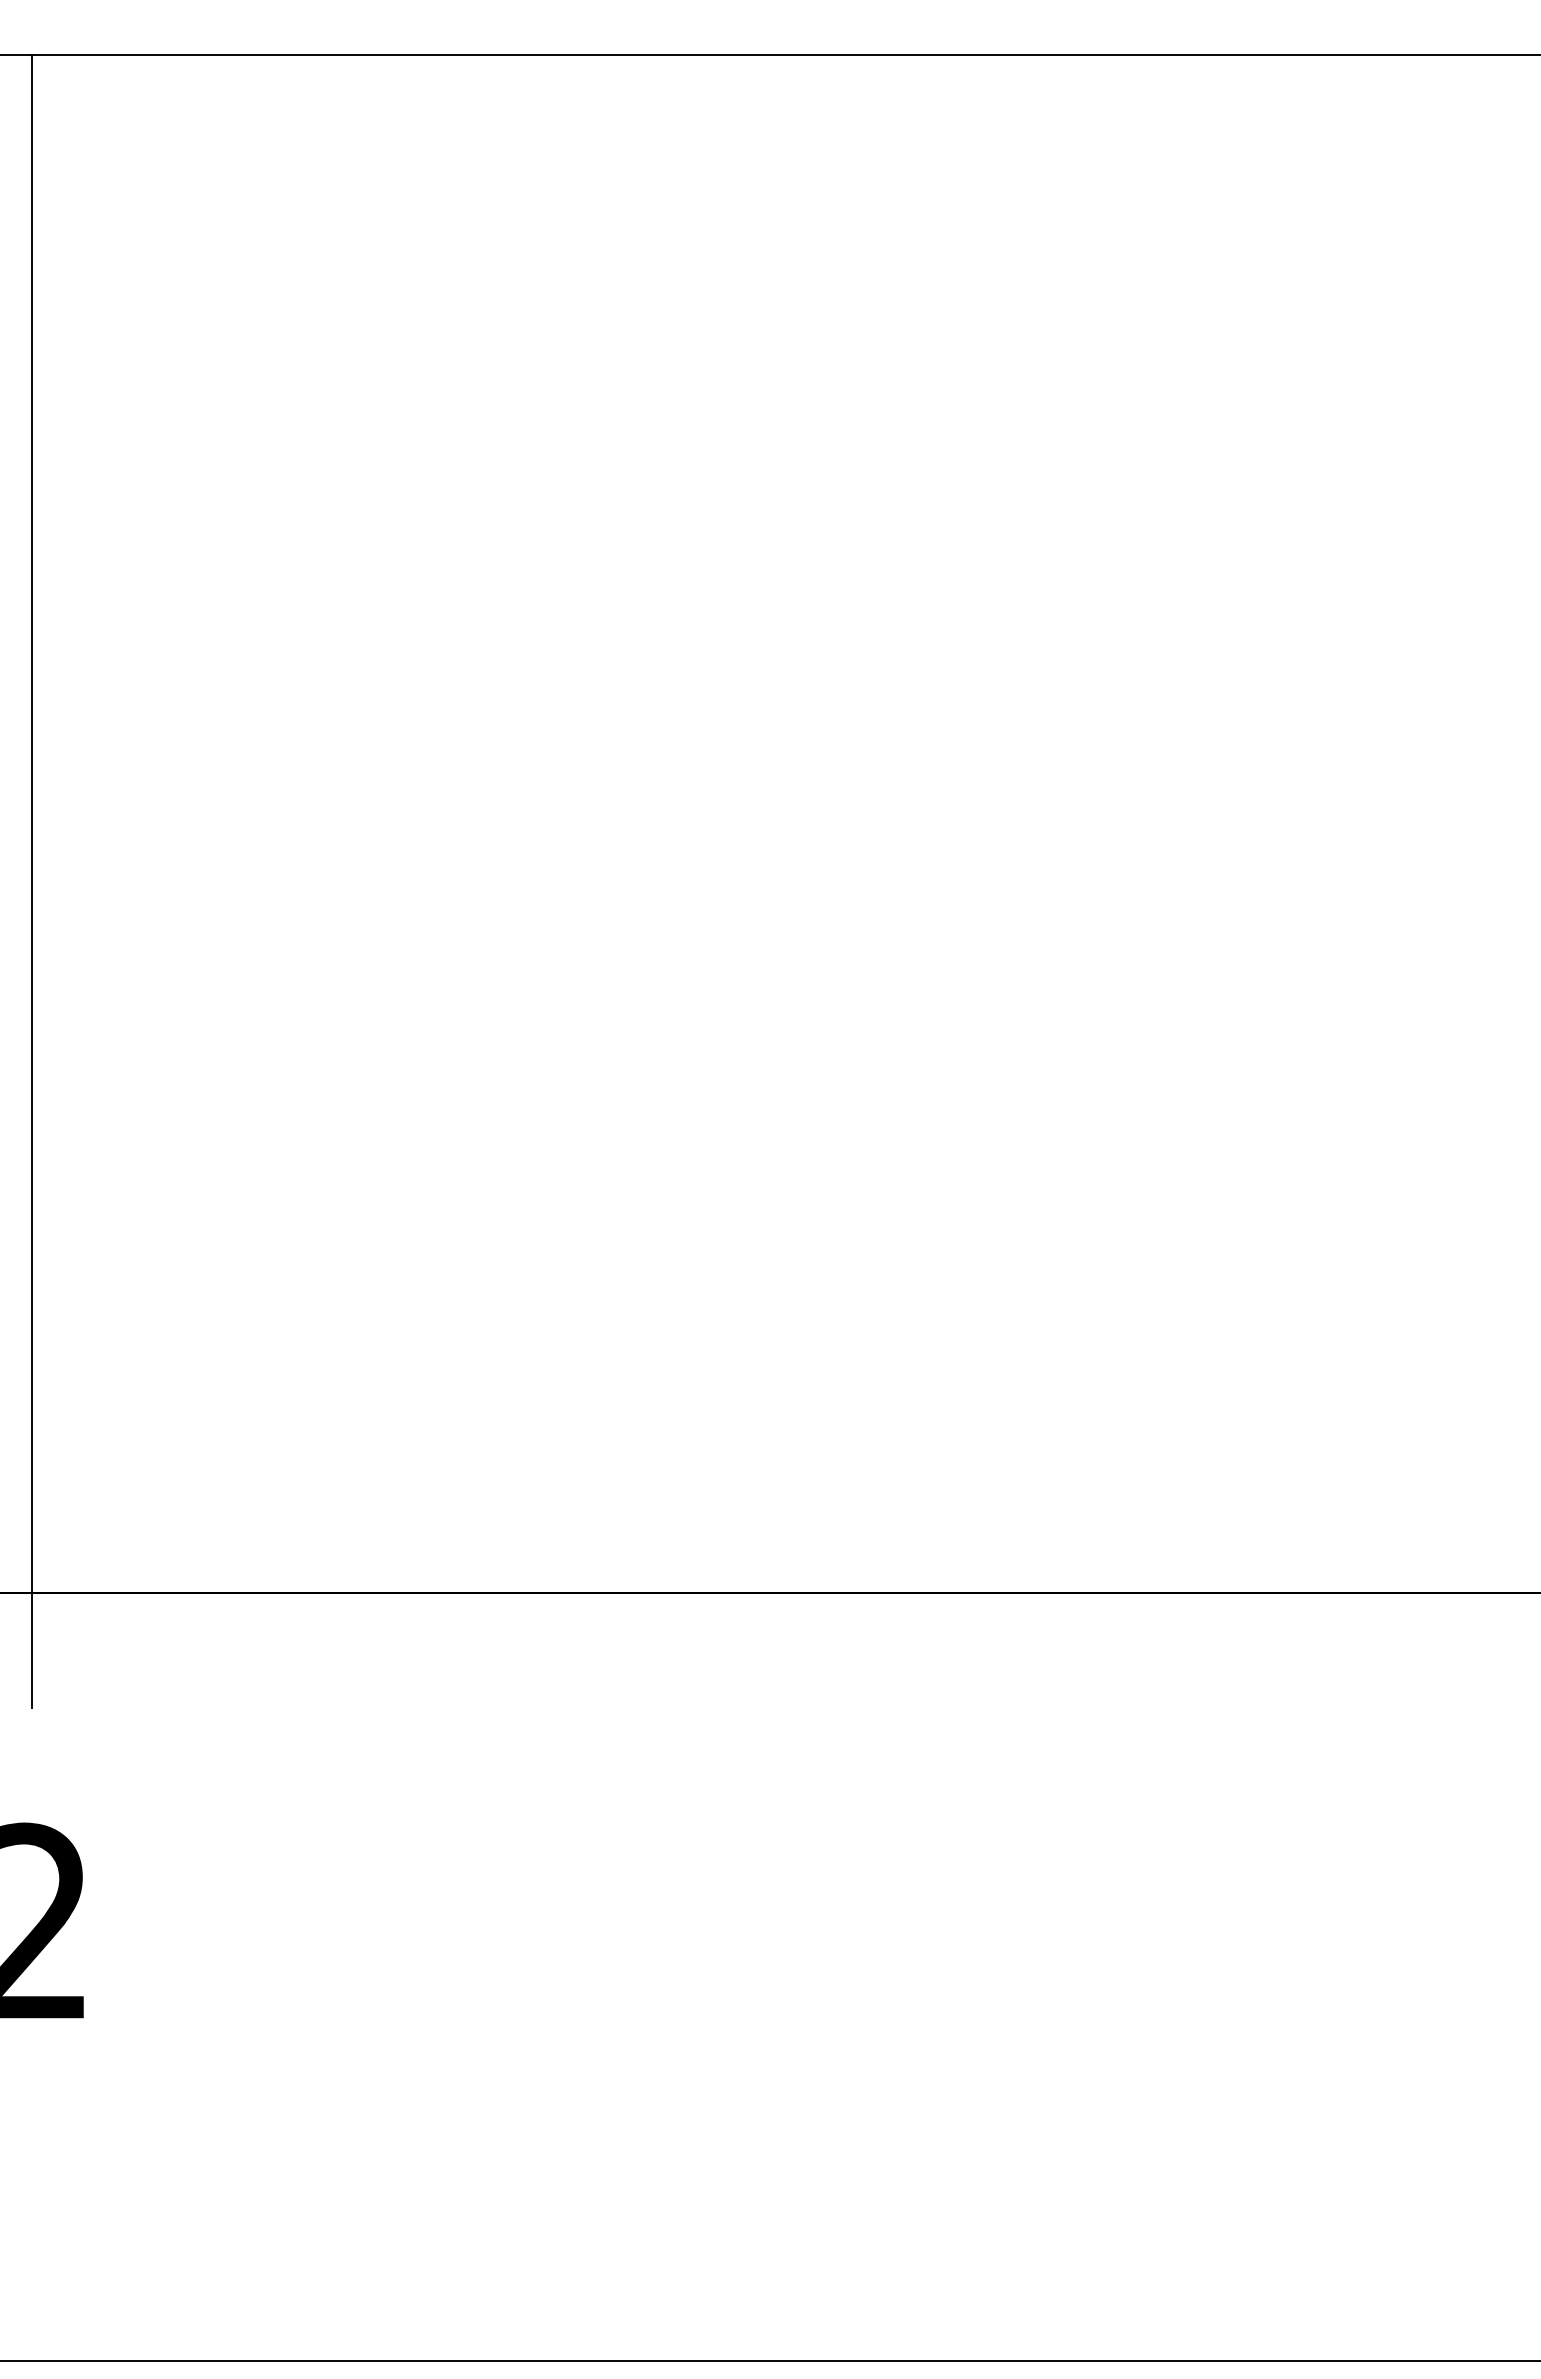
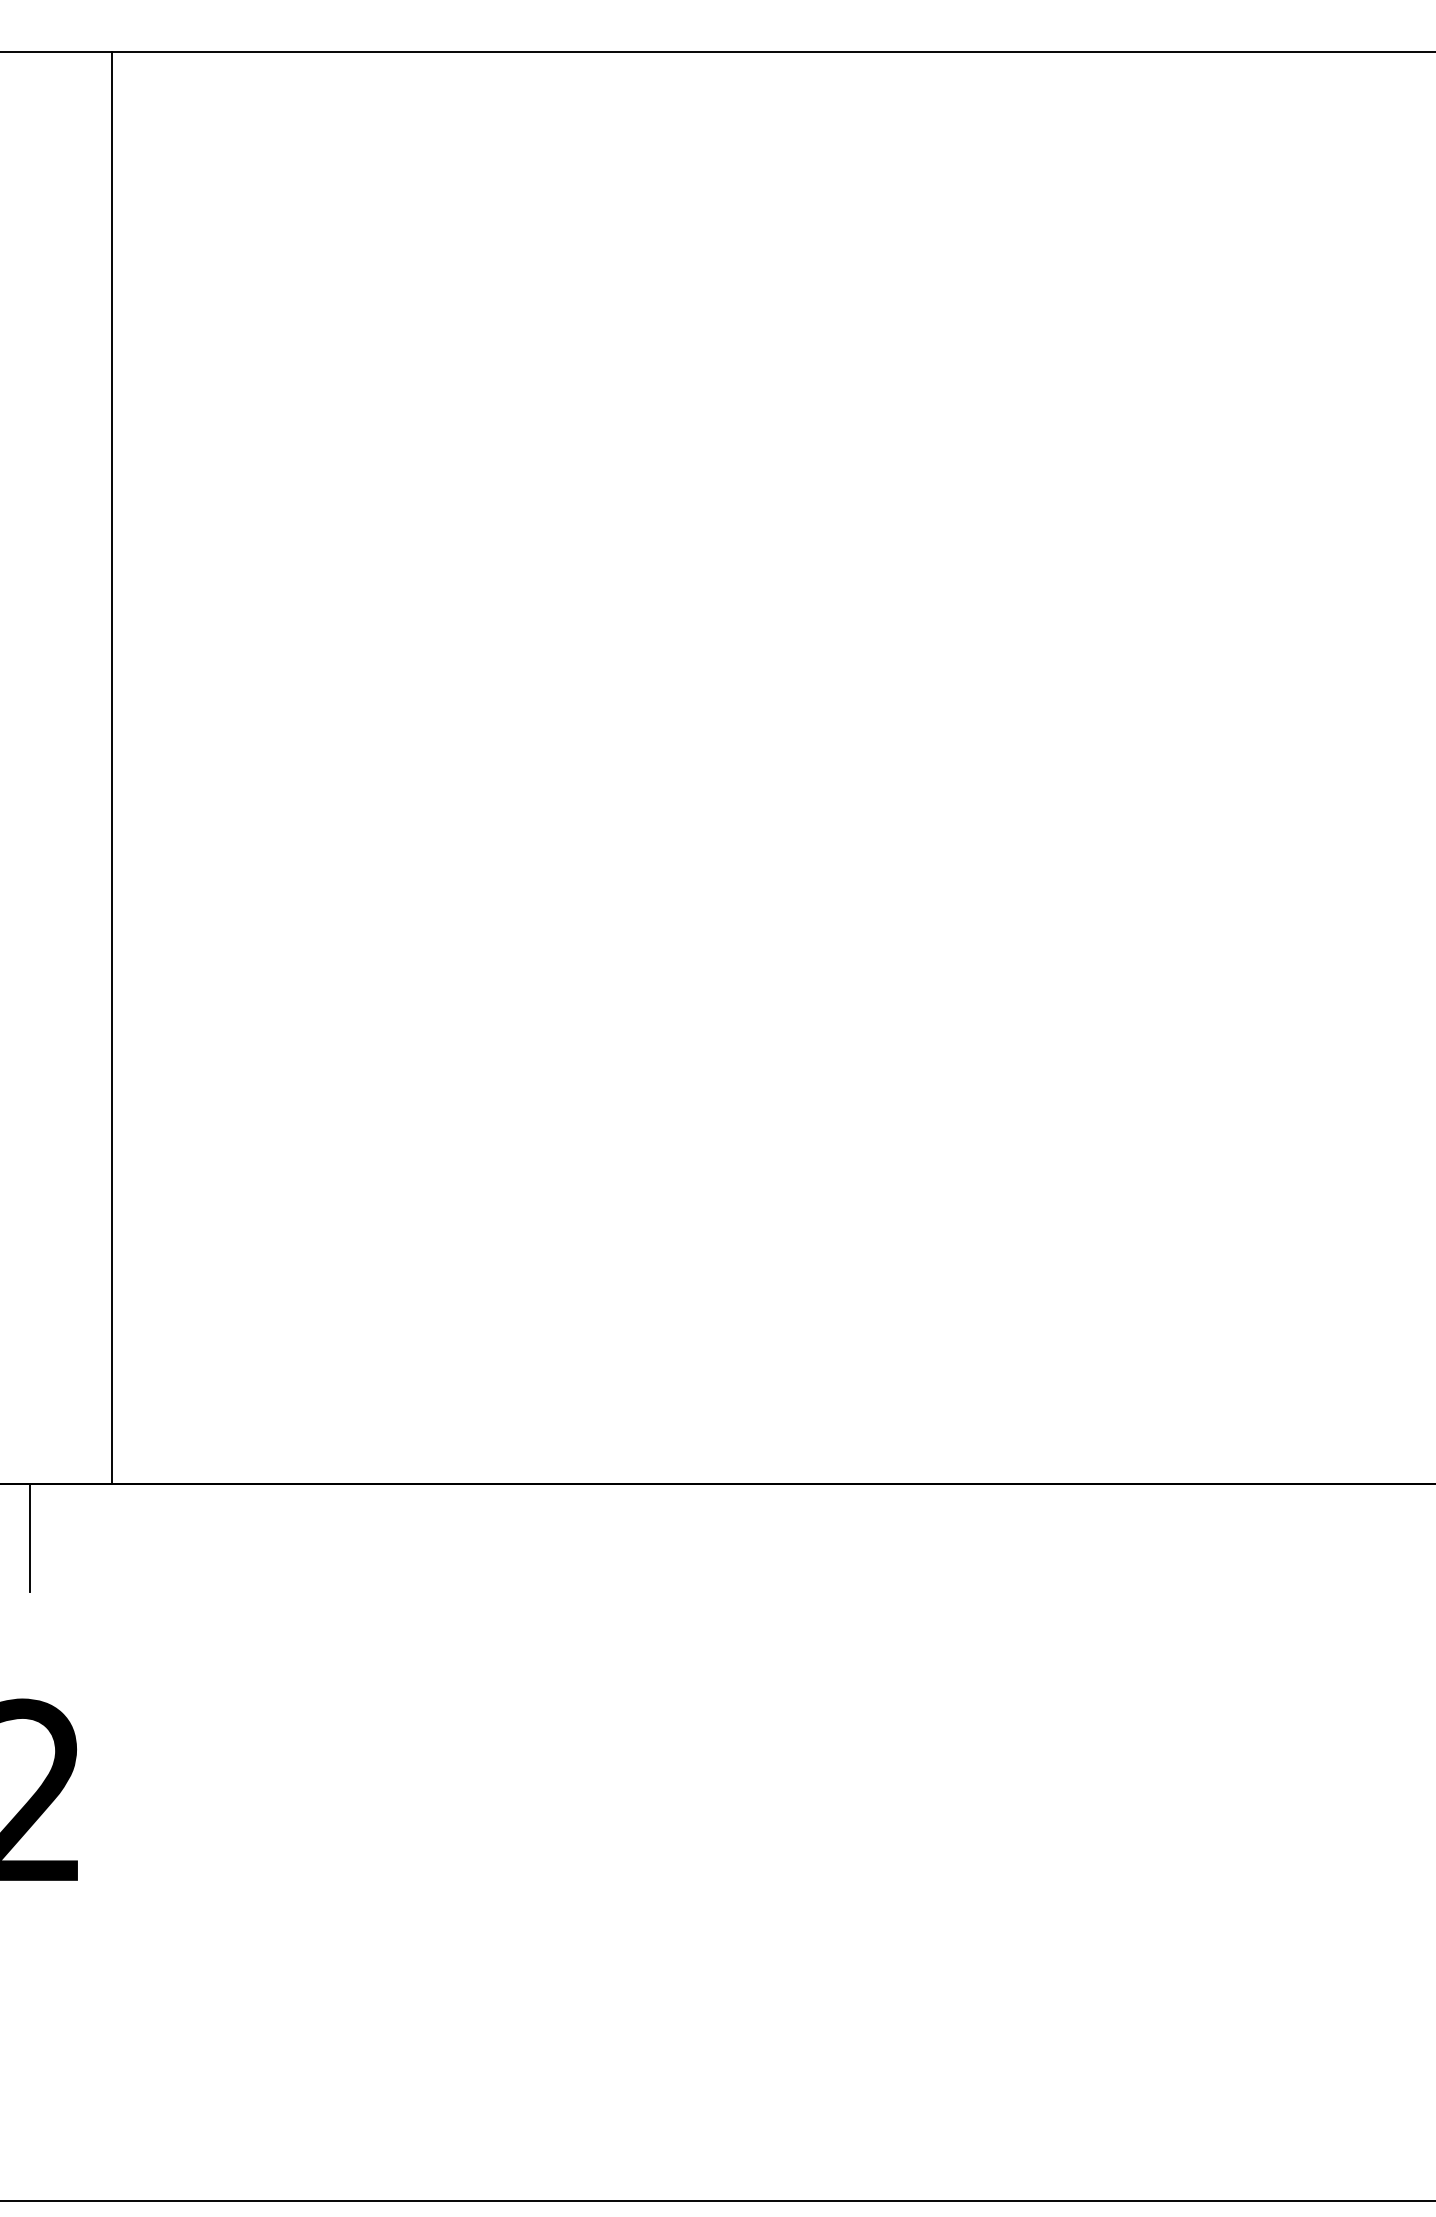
line: (32, 823) -> (112, 767), moved

